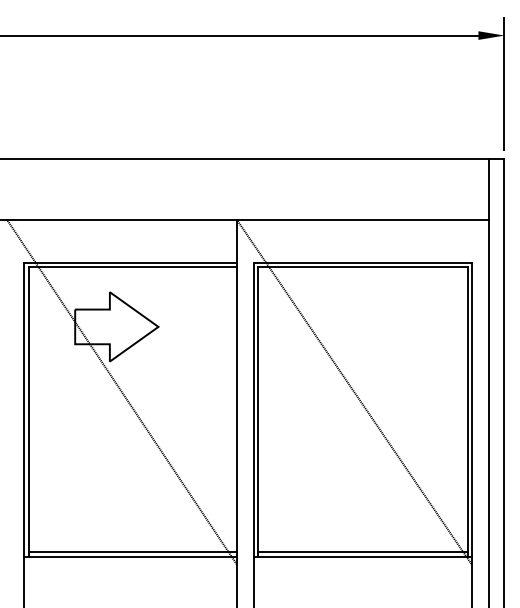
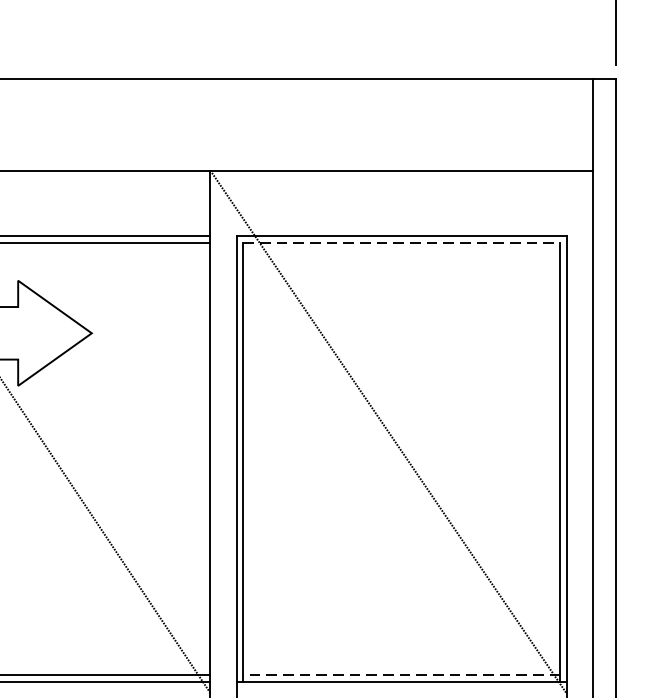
line: (362, 267) -> (401, 243), solid -> dashed
line: (362, 552) -> (401, 675), solid -> dashed

